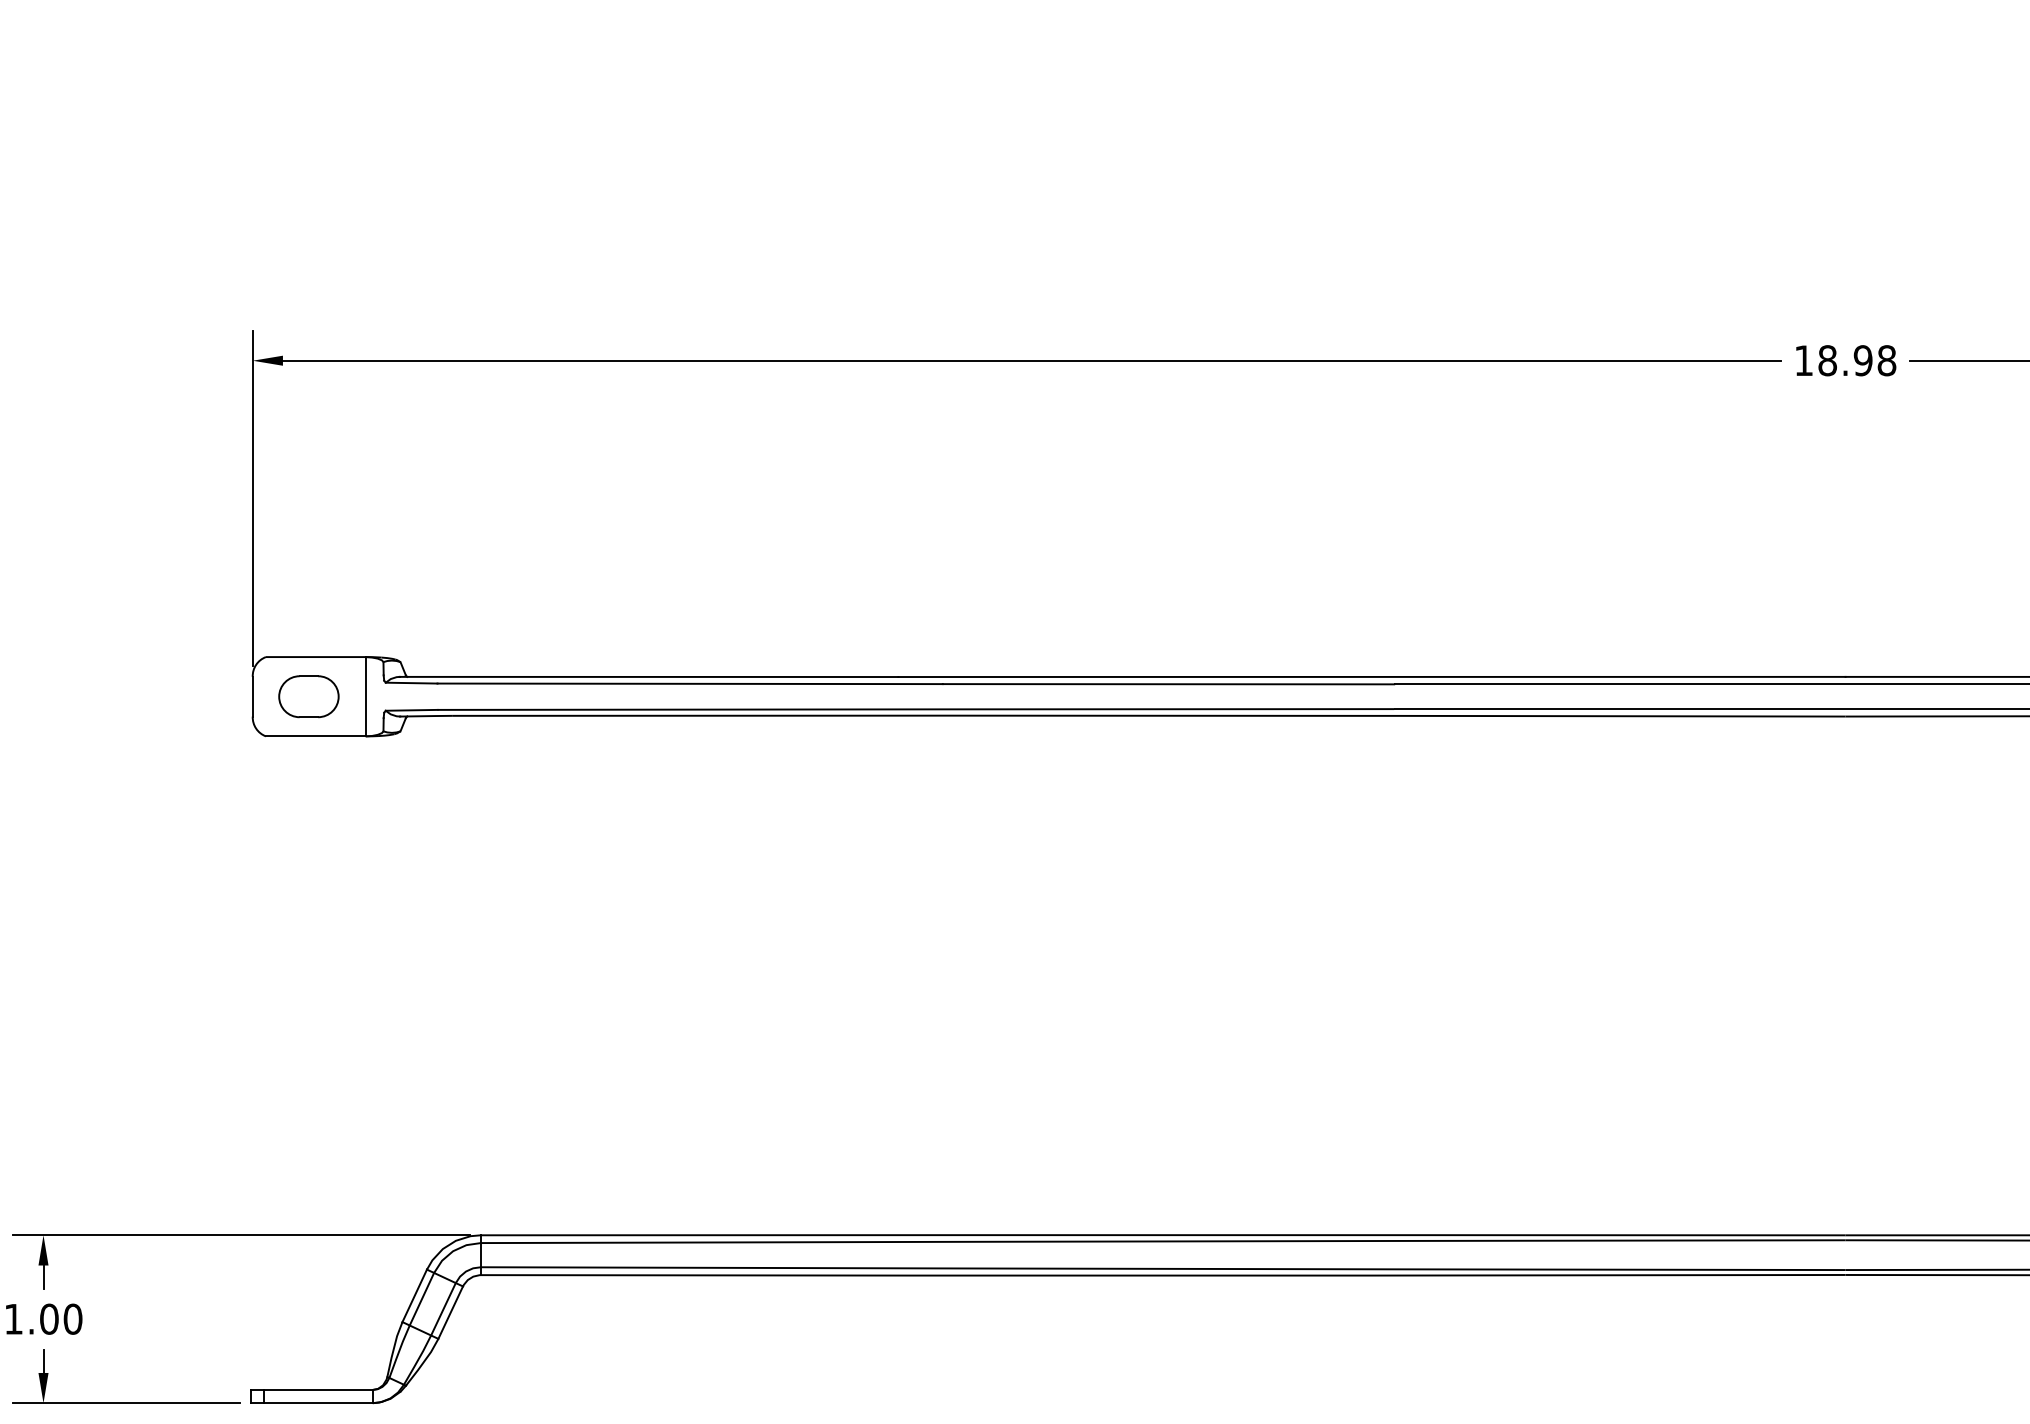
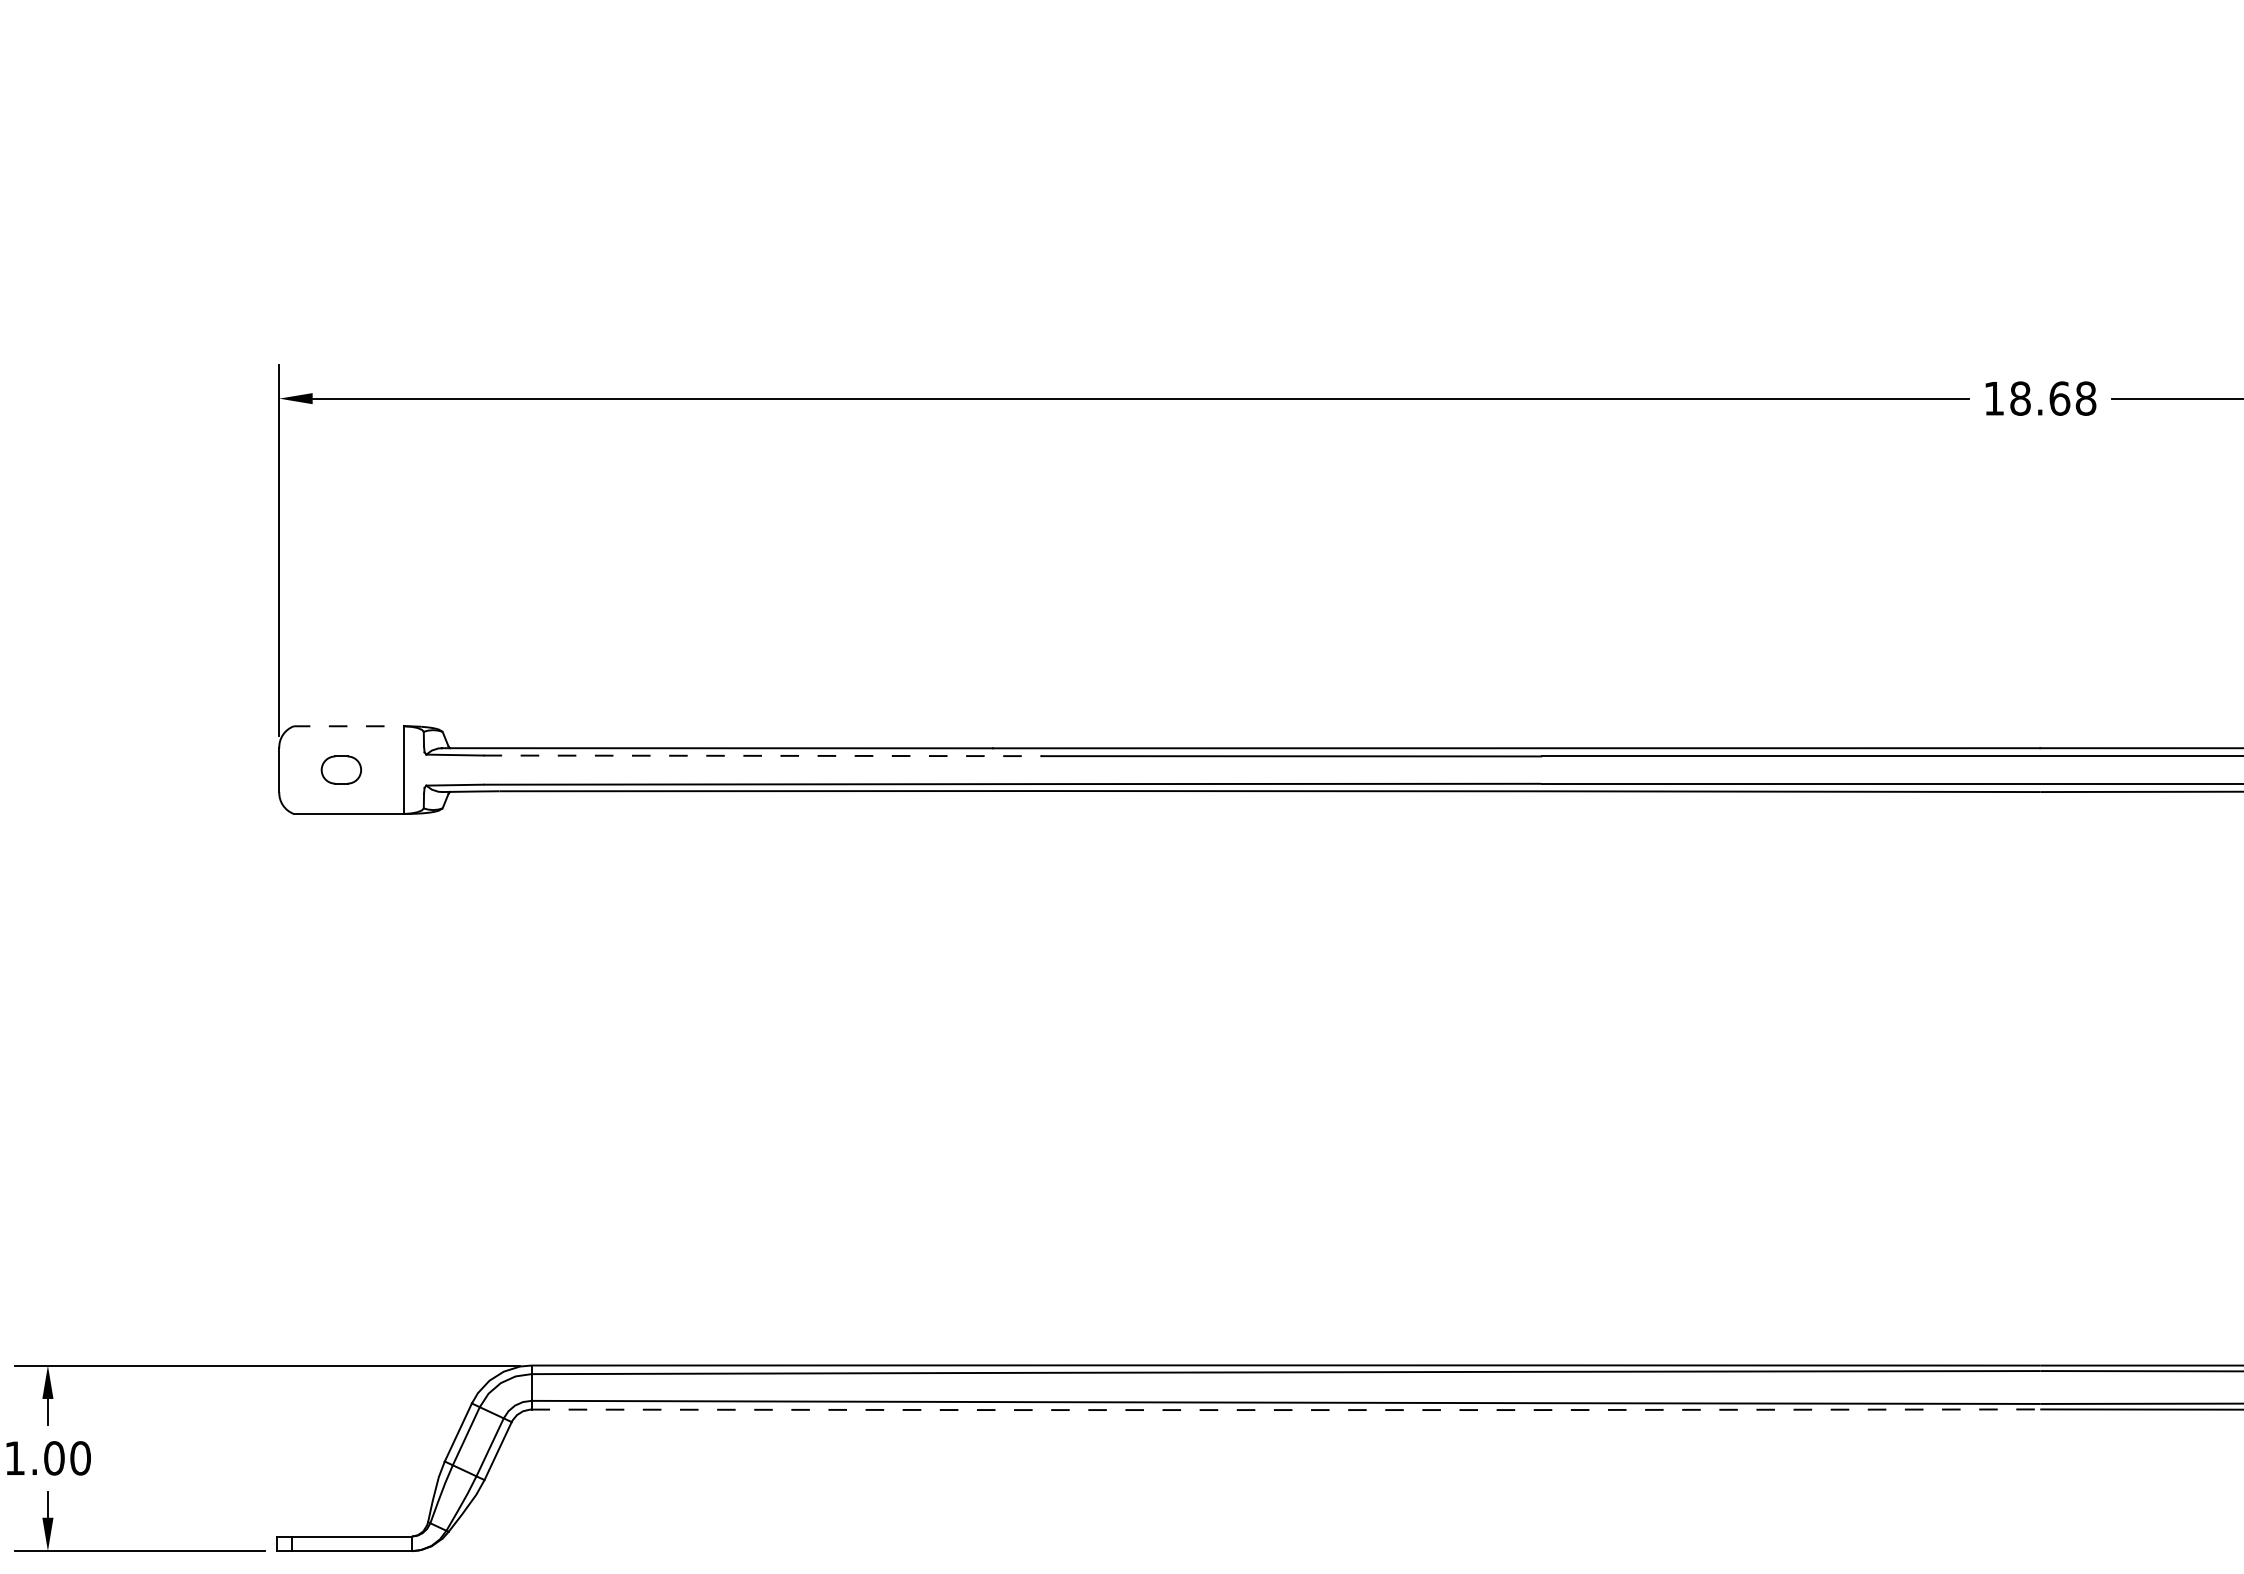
text: (1862, 360) -> (2059, 398), 18.98 -> 18.68
line: (324, 657) -> (358, 726), solid -> dashed
line: (690, 683) -> (763, 755), solid -> dashed
part: (309, 696) -> (341, 769), size x0.6
line: (1162, 1275) -> (1285, 1410), solid -> dashed

